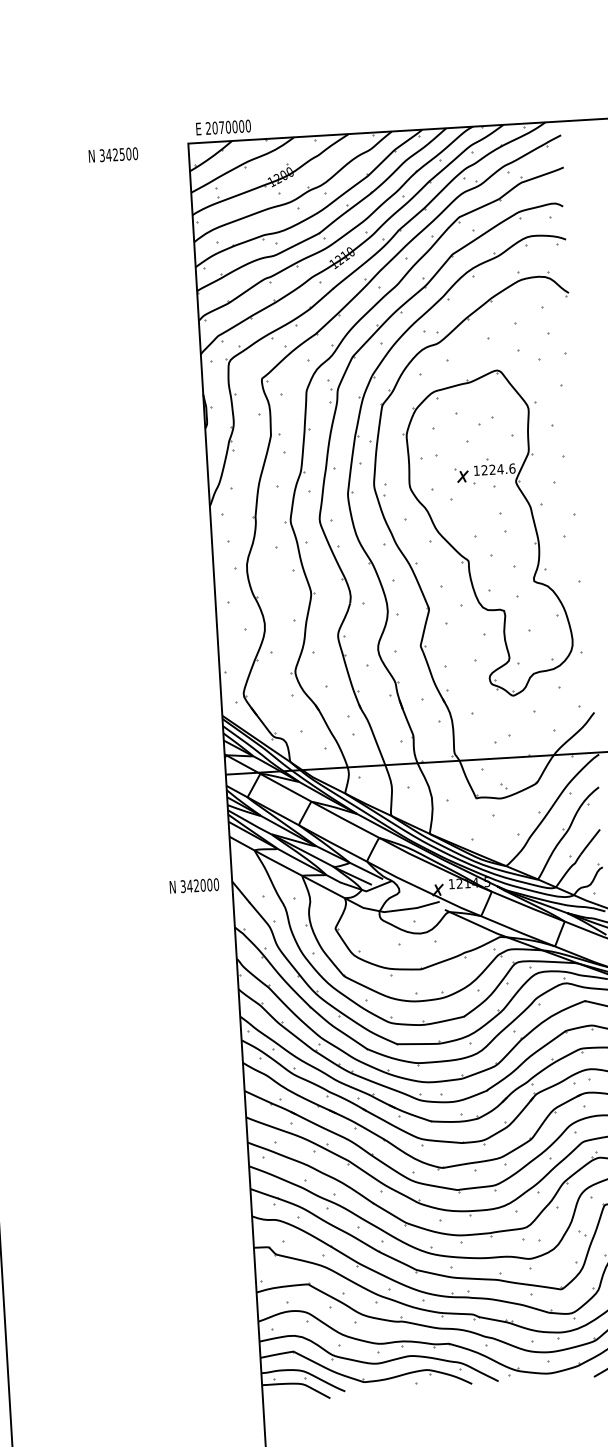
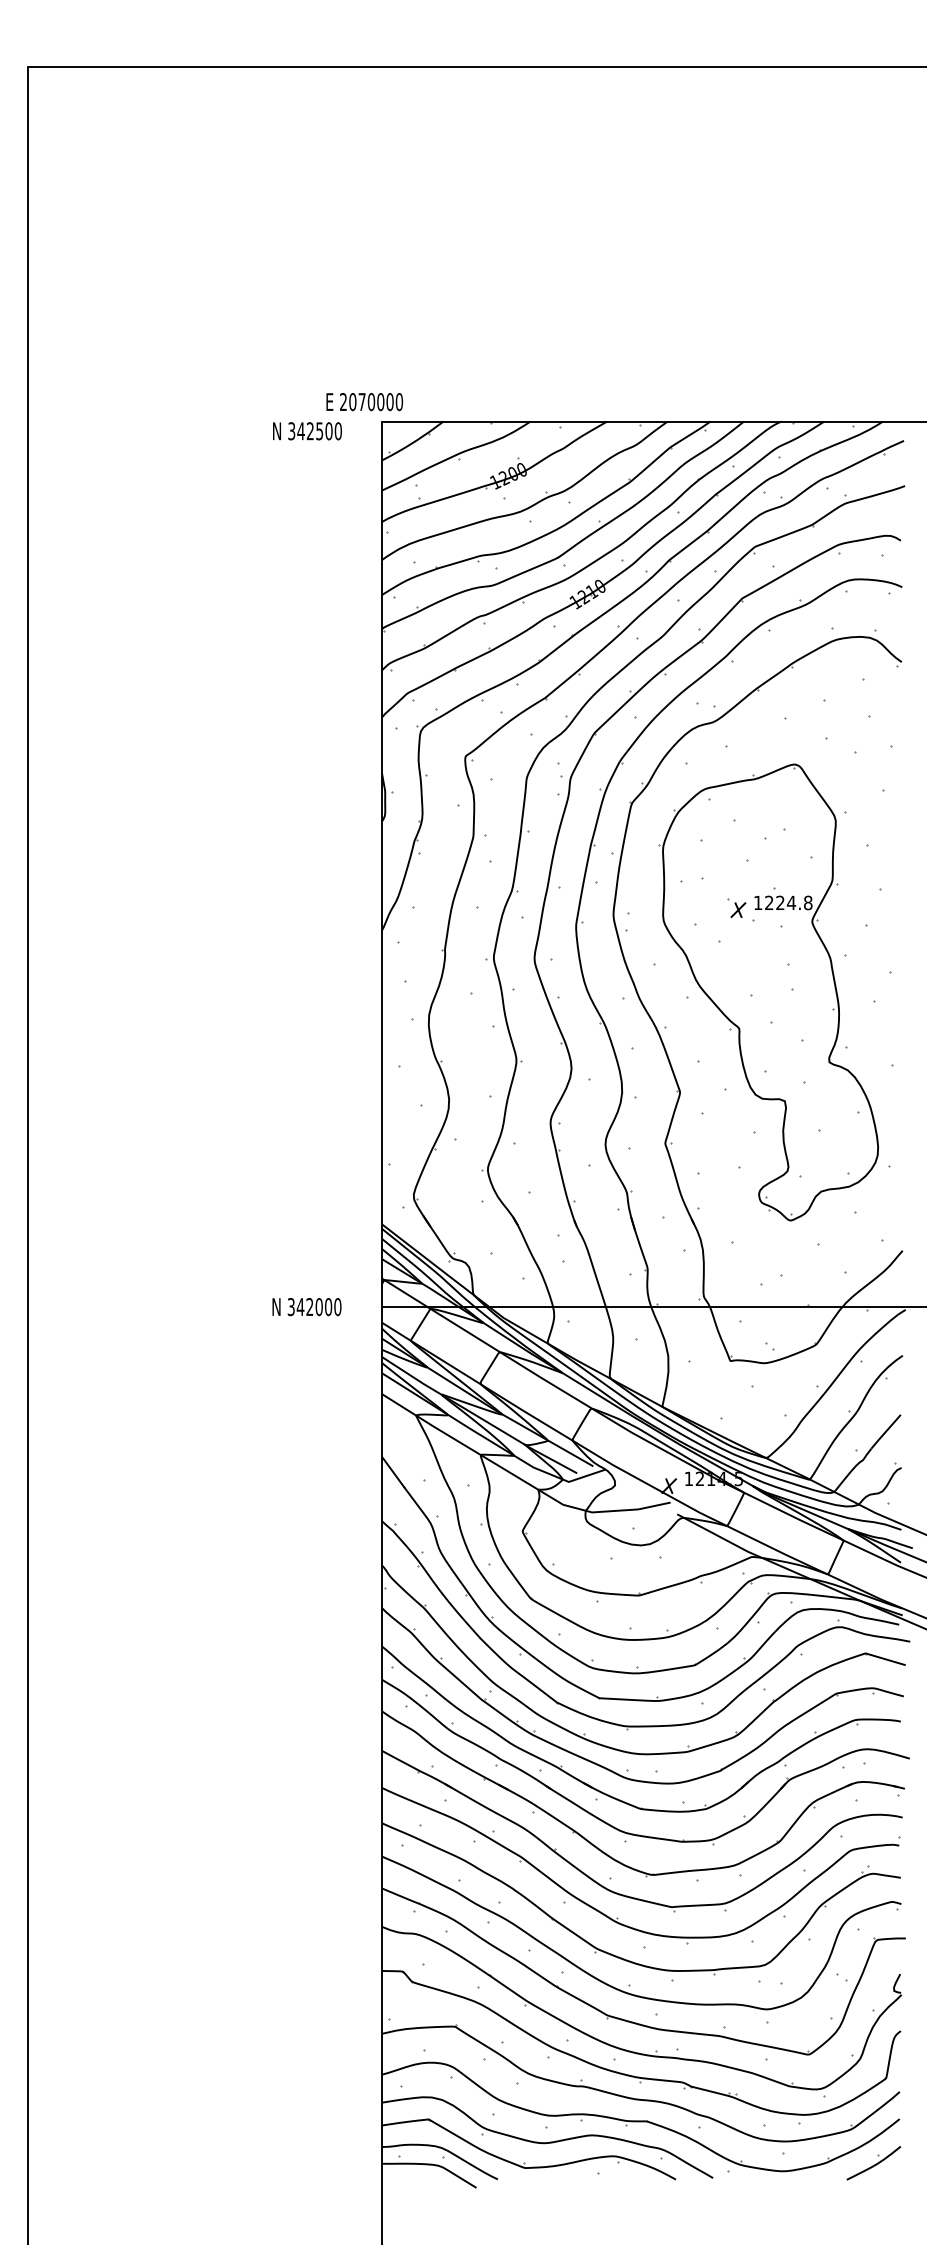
text: (223, 127) -> (364, 402), moved
text: (113, 155) -> (307, 431), moved
text: (512, 468) -> (808, 902), 1224.6 -> 1224.8
text: (194, 886) -> (306, 1307), moved

